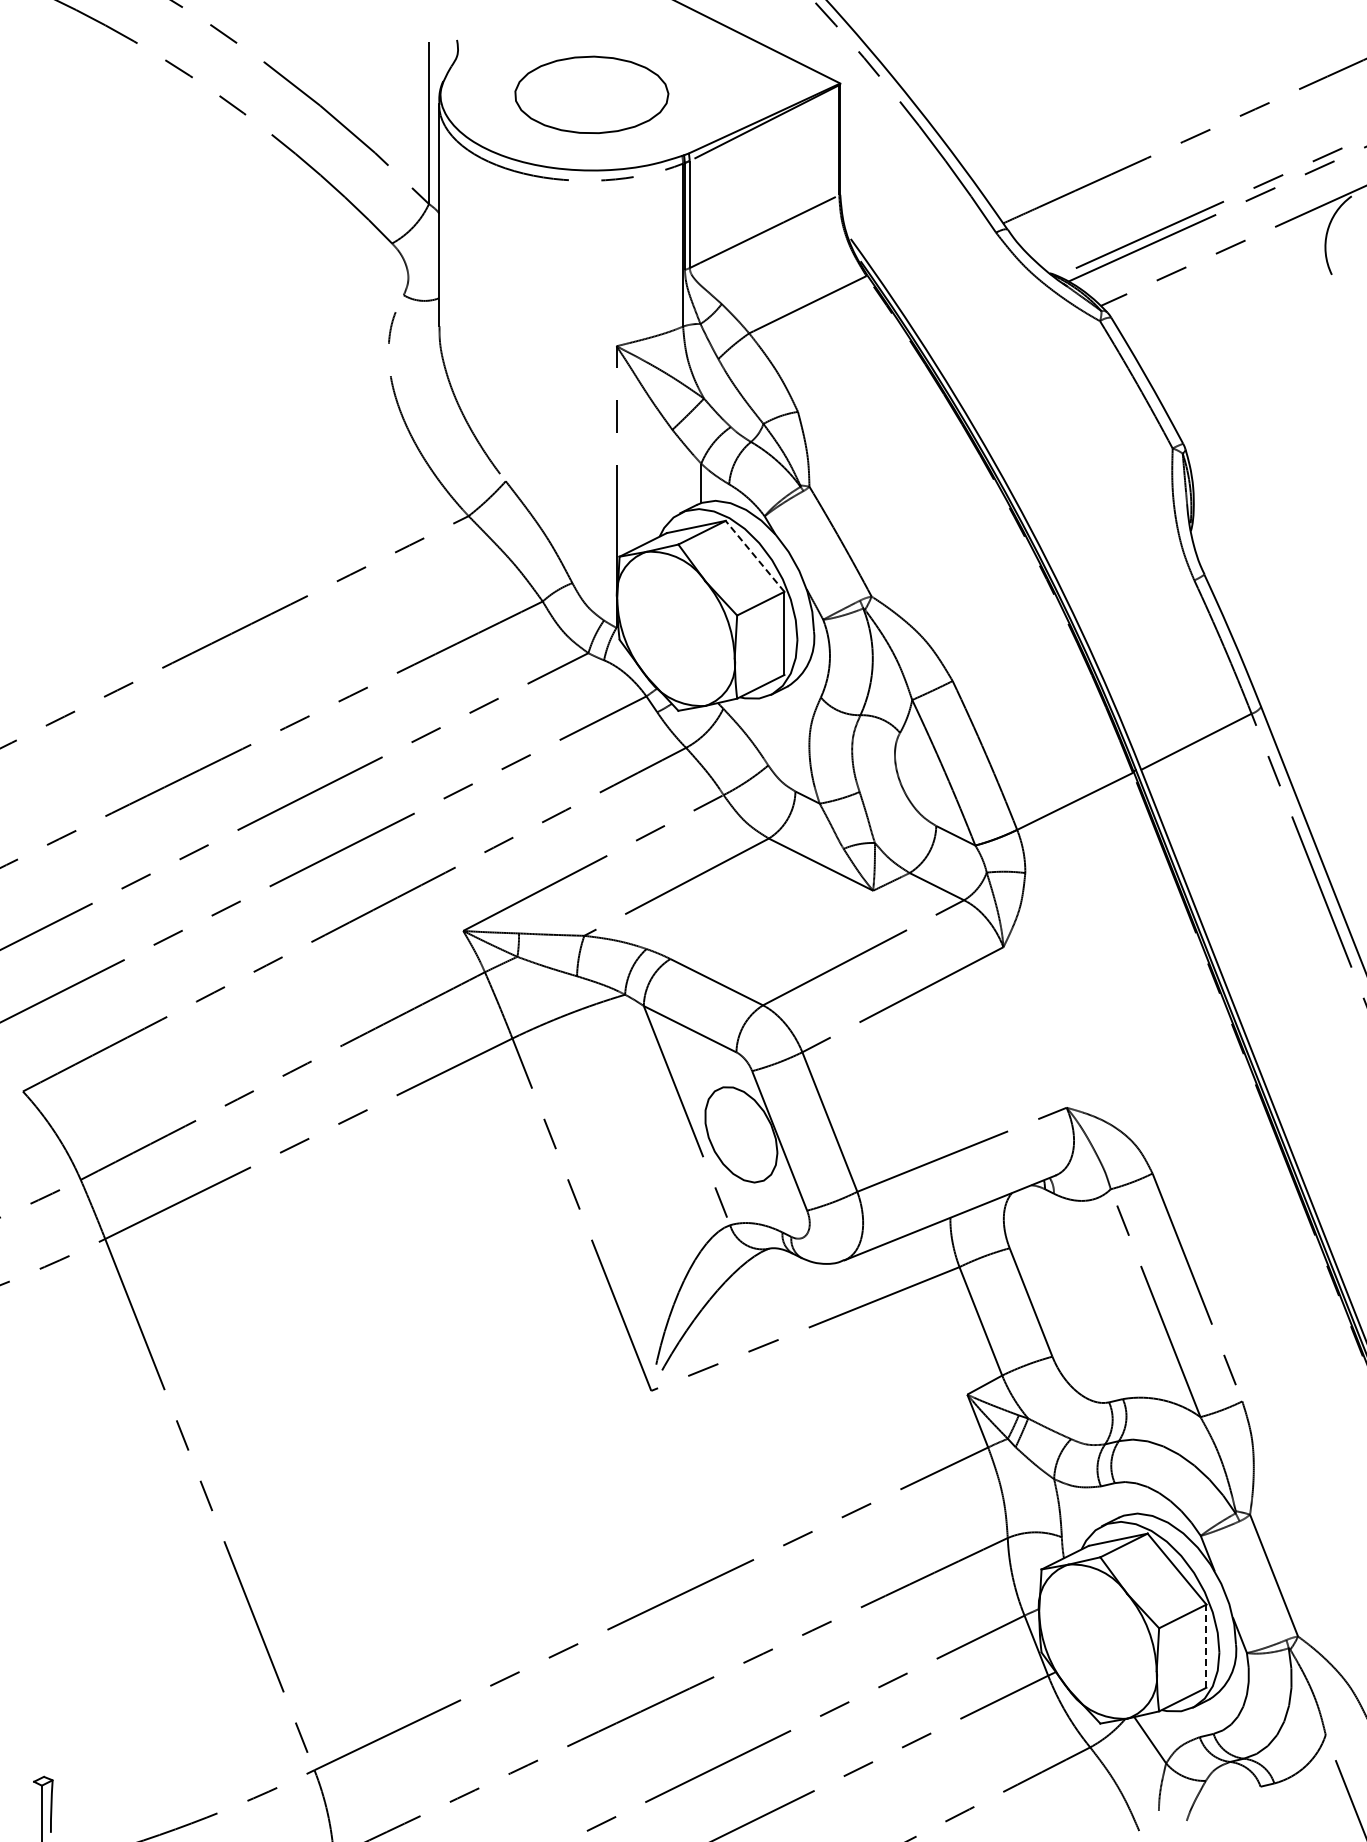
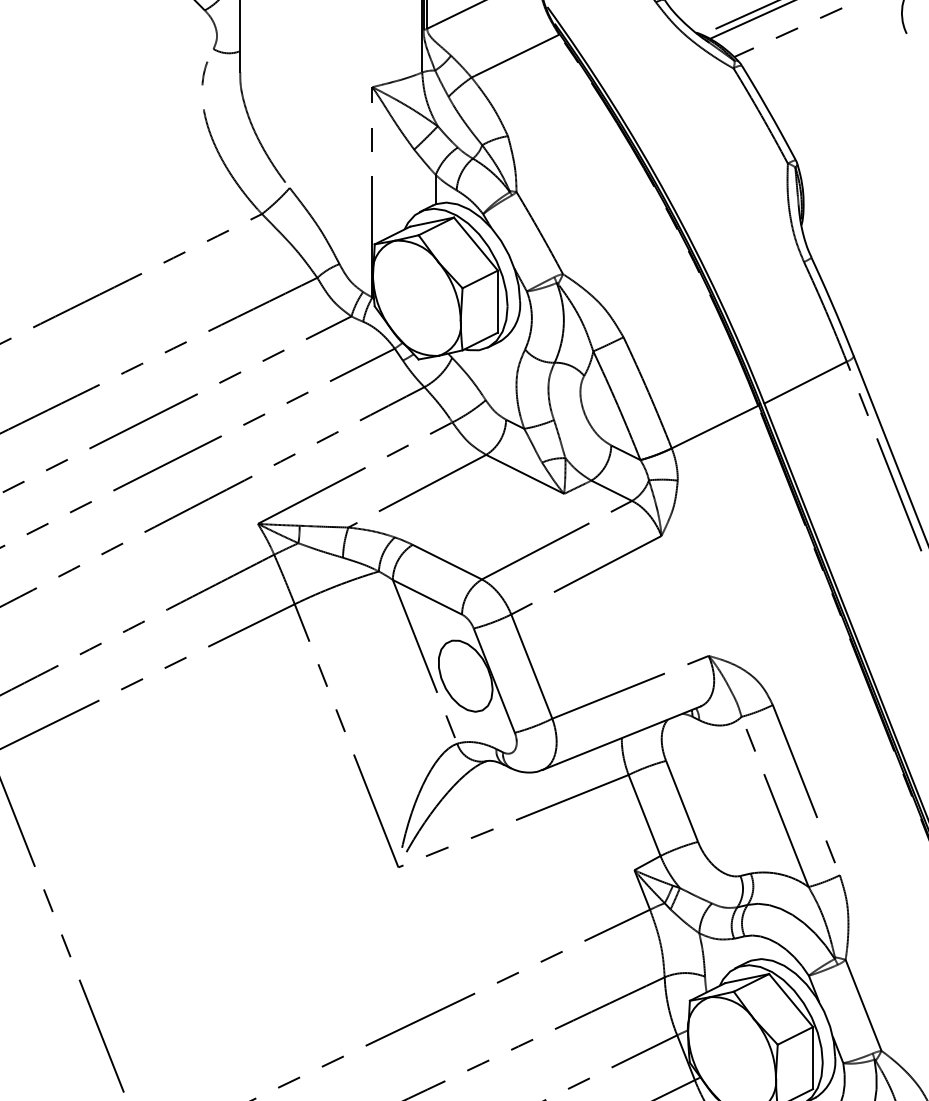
line: (754, 556) -> (475, 244), dashed -> solid
line: (1206, 1646) -> (813, 1058), dashed -> solid

